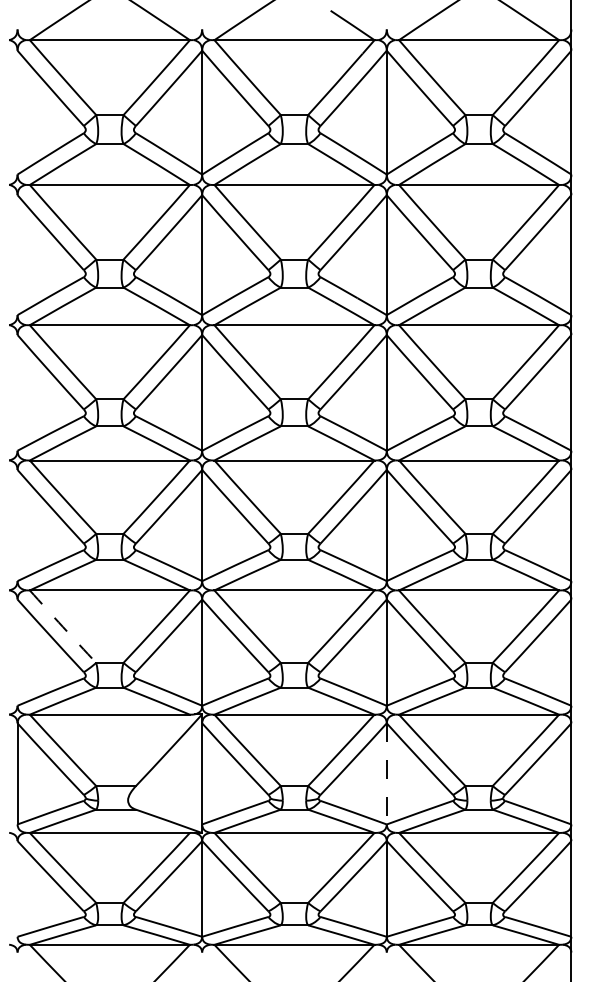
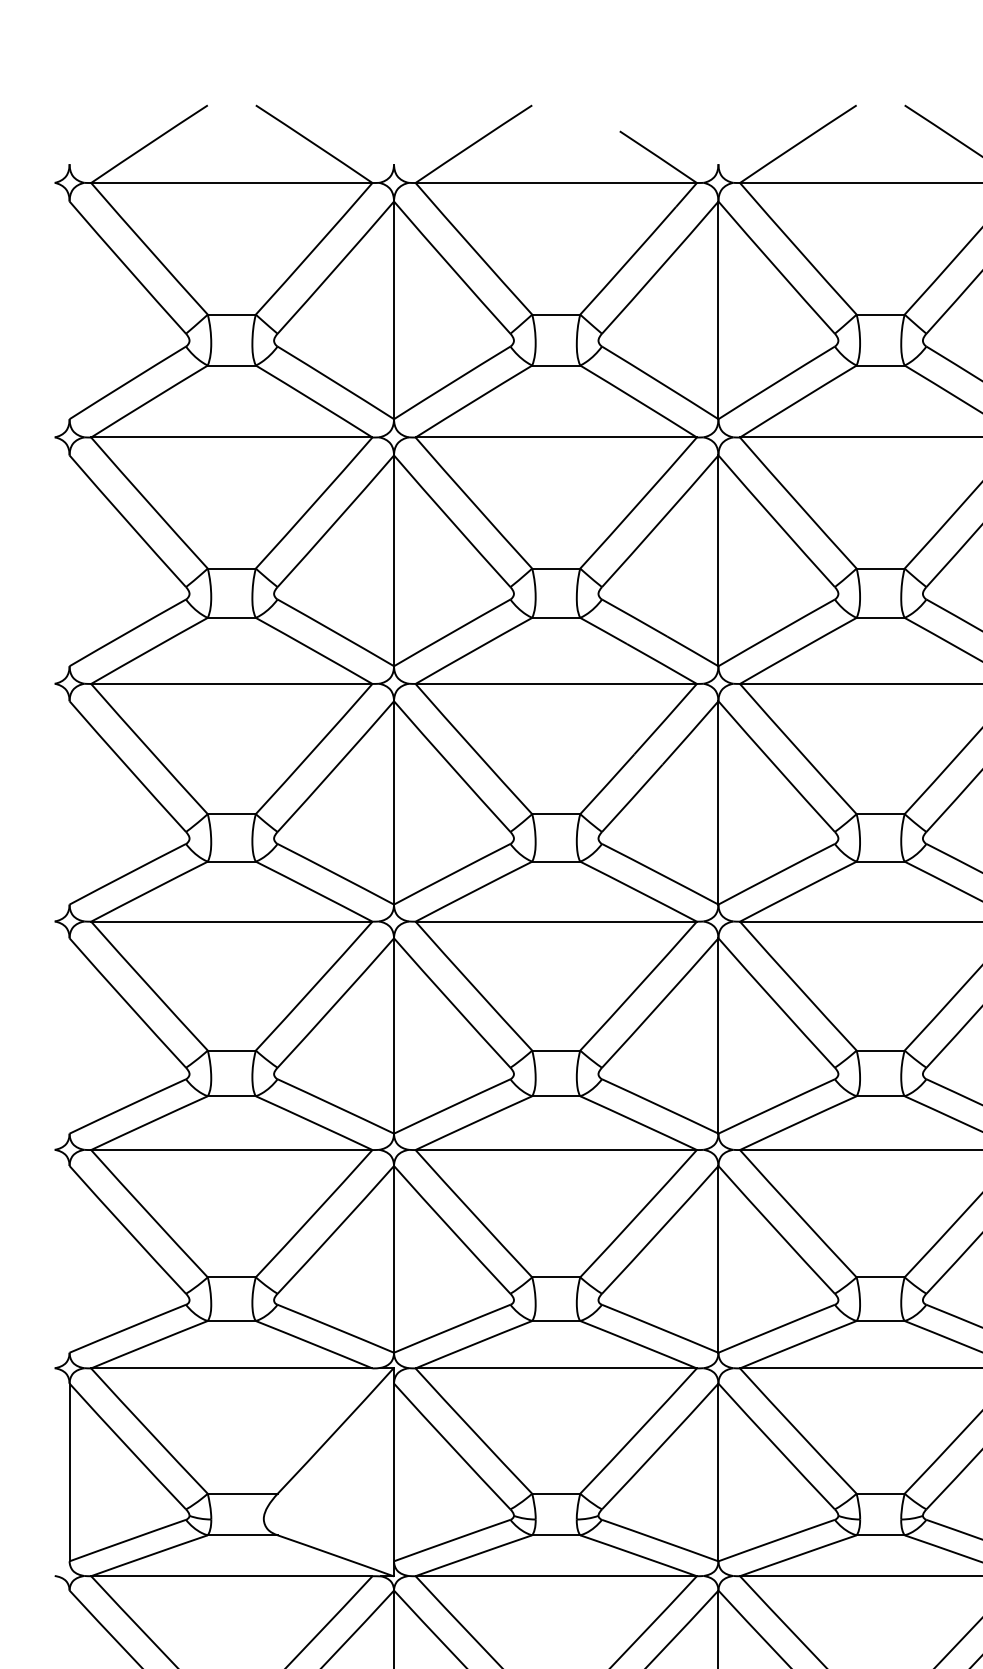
arc: (62, 626) -> (148, 1213), dashed -> solid
line: (386, 773) -> (717, 1471), dashed -> solid

